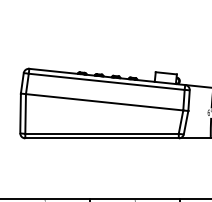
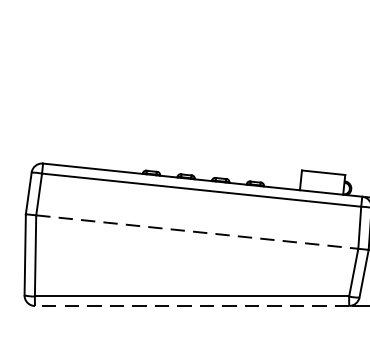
line: (105, 102) -> (199, 232), solid -> dashed
line: (102, 138) -> (192, 306), solid -> dashed

